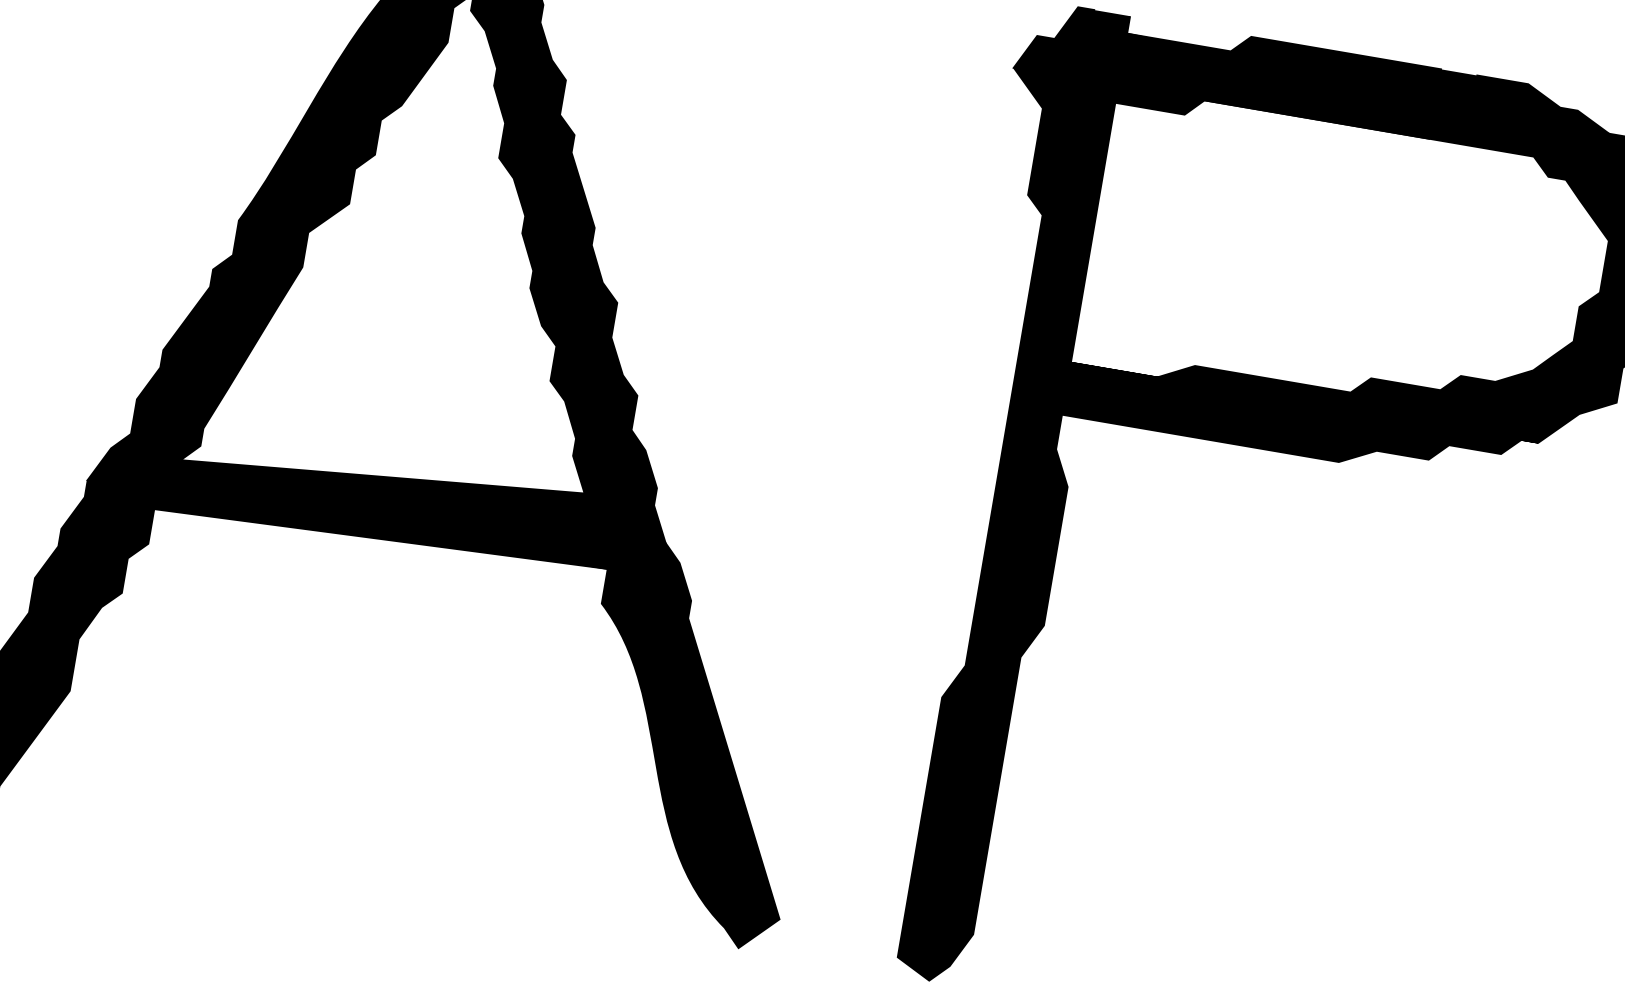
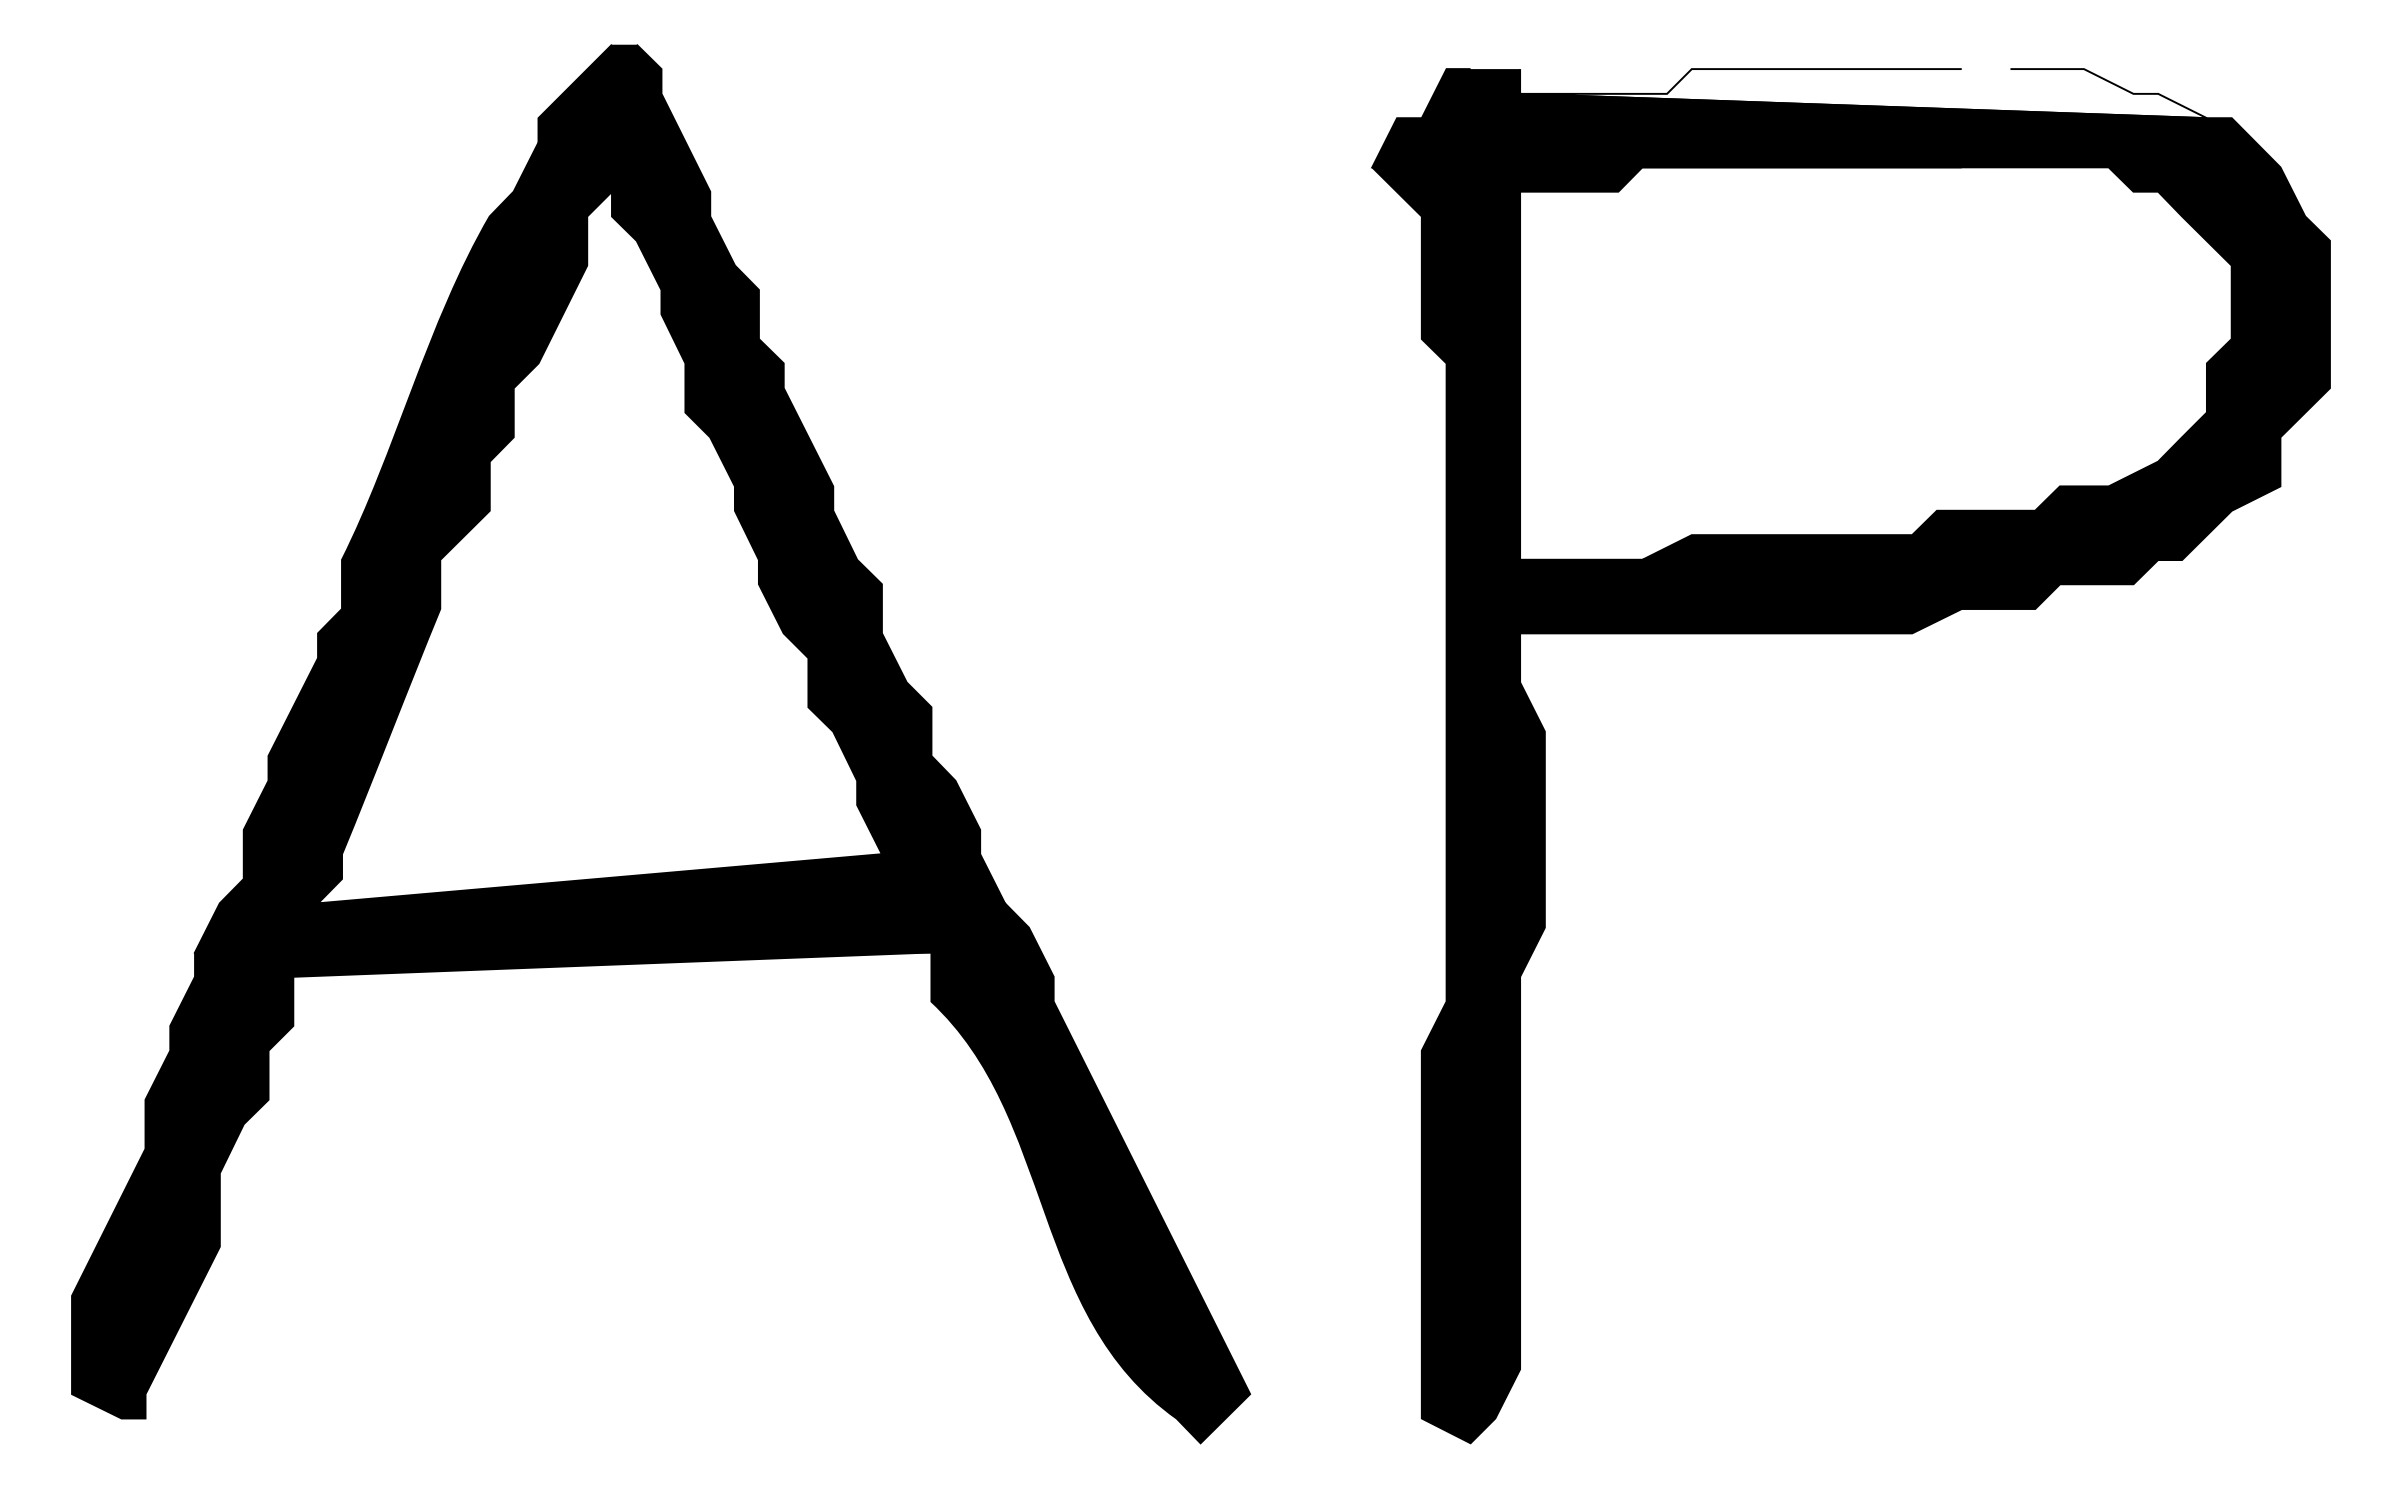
fill: (1369, 74) -> (1863, 93), removed

